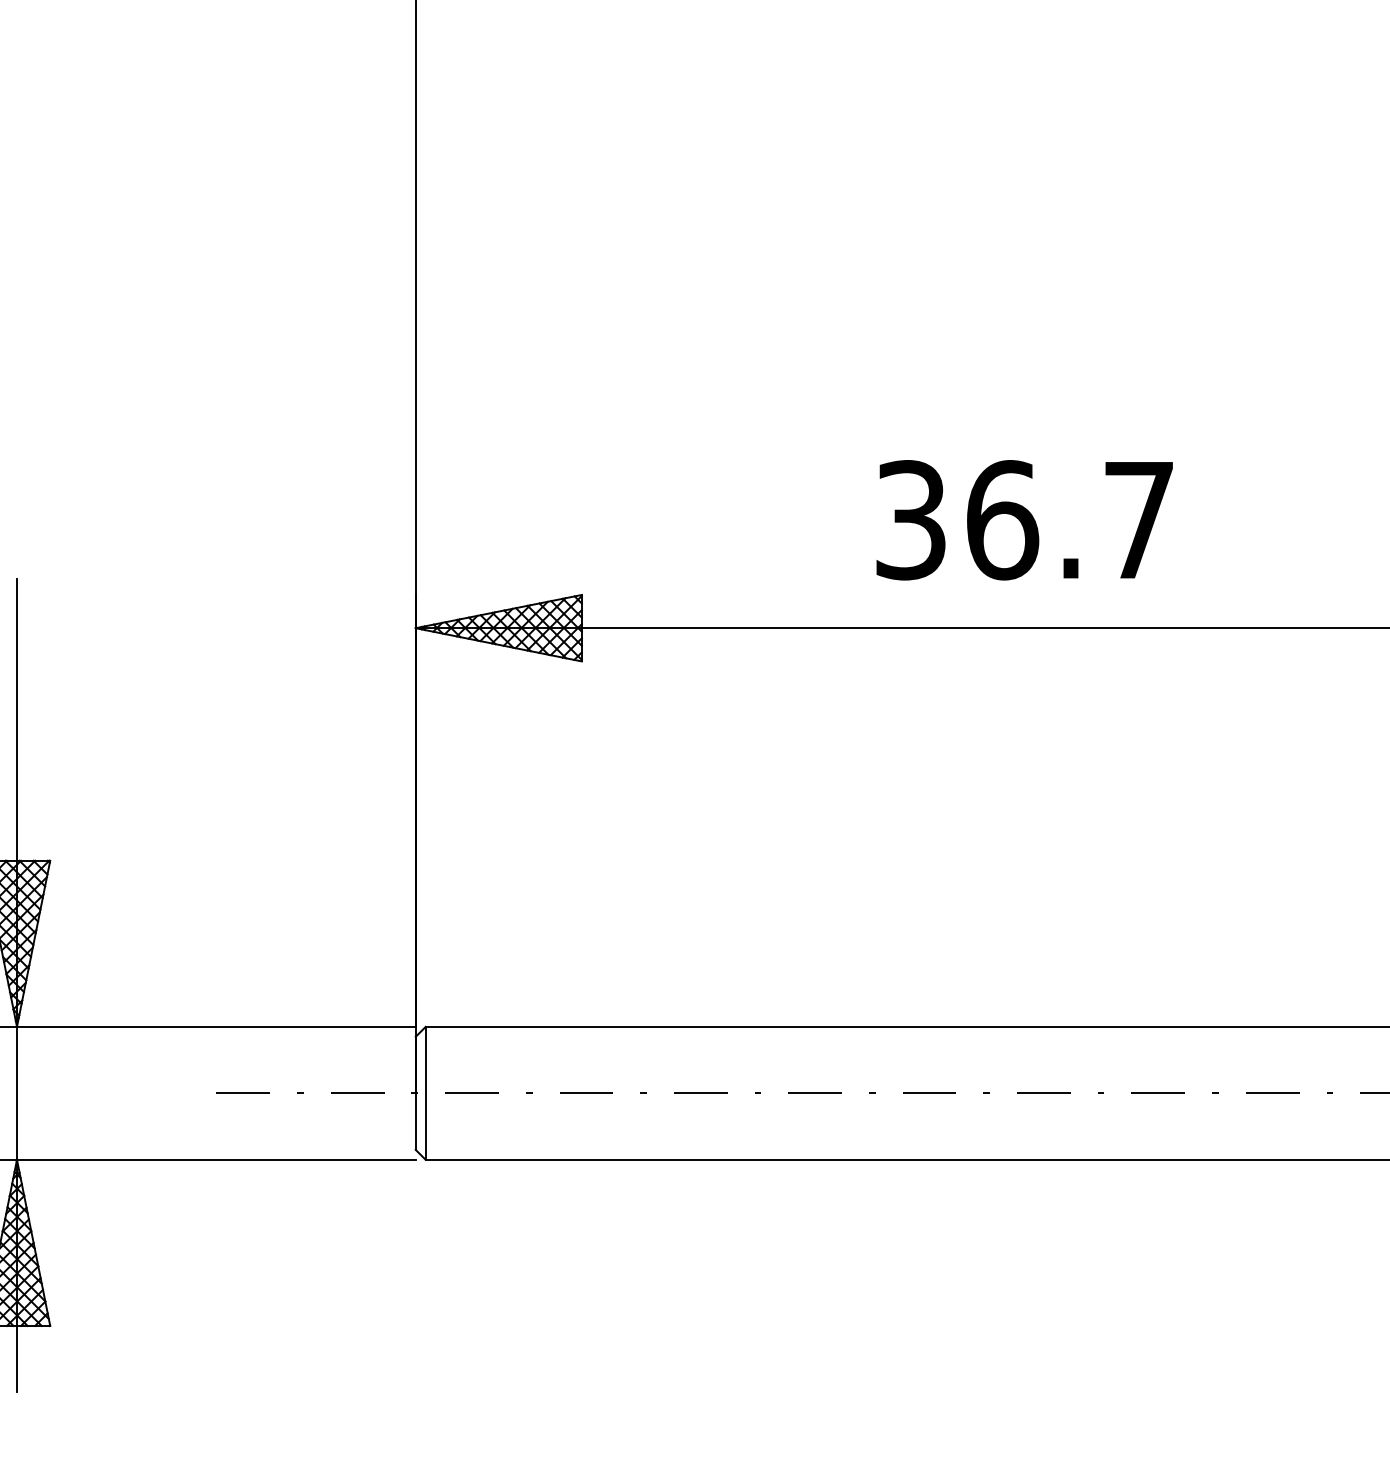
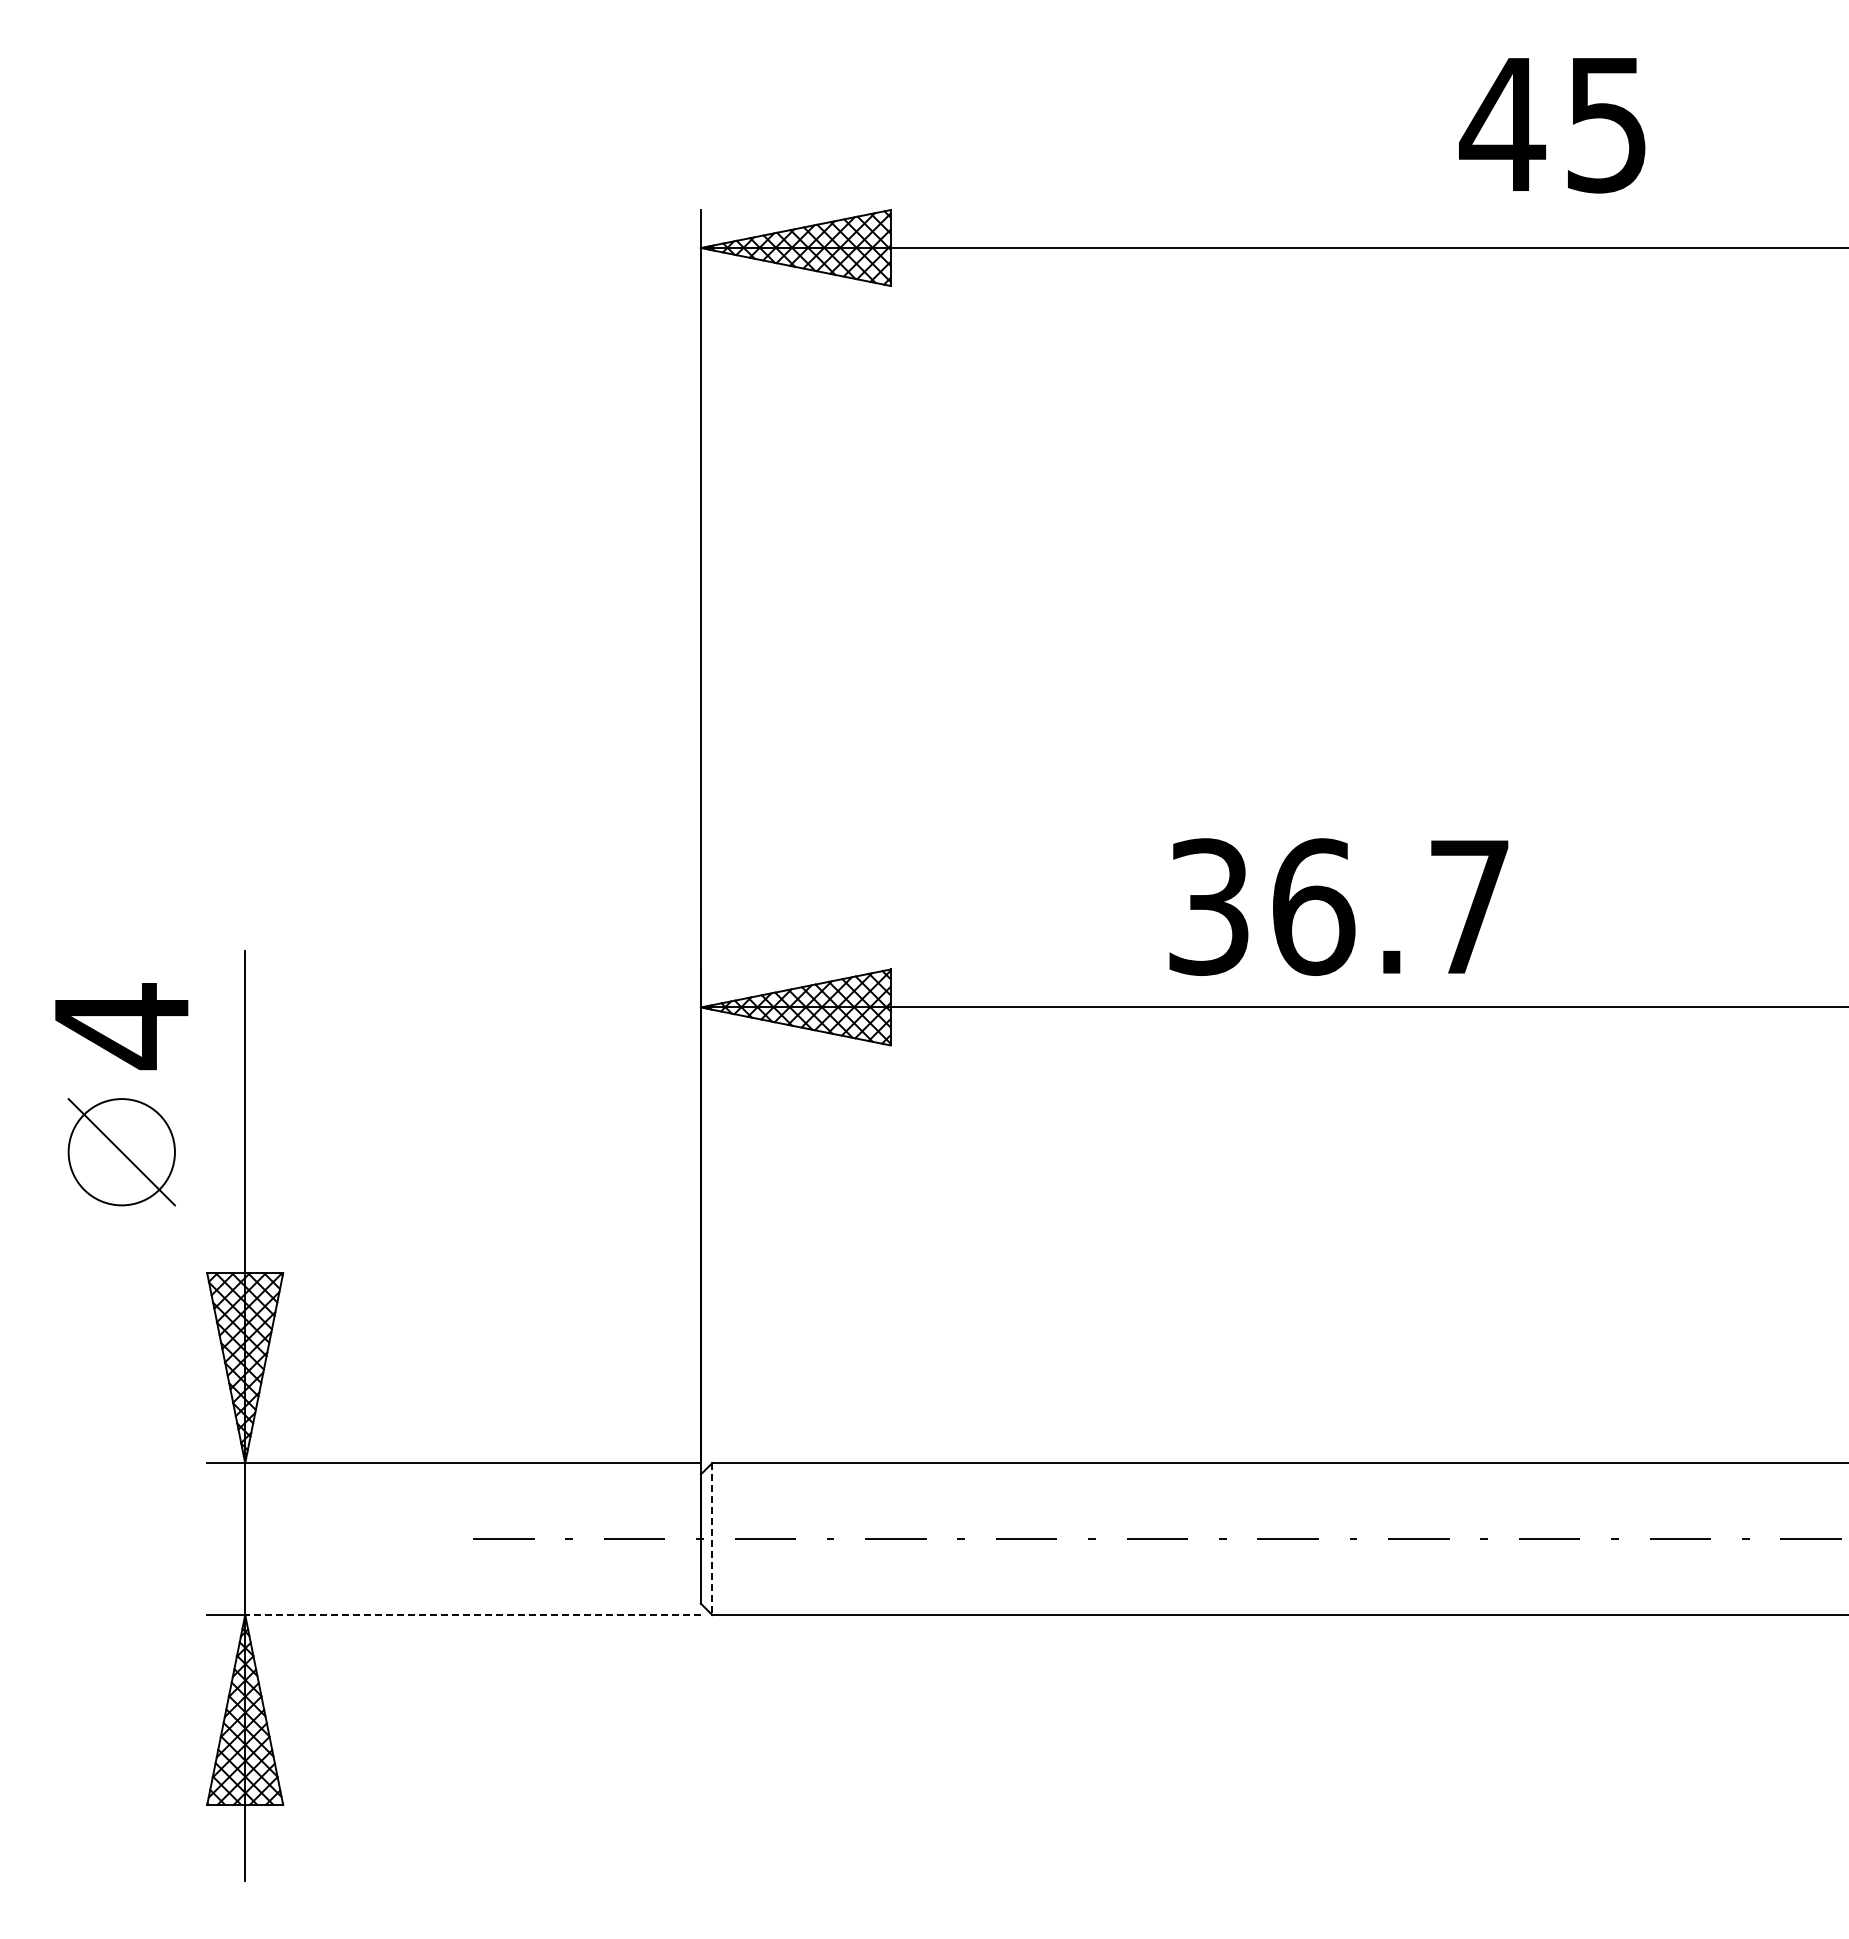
text: (1024, 519) -> (1338, 906), moved
line: (425, 1093) -> (712, 1539), solid -> dashed
line: (216, 1160) -> (473, 1615), solid -> dashed

